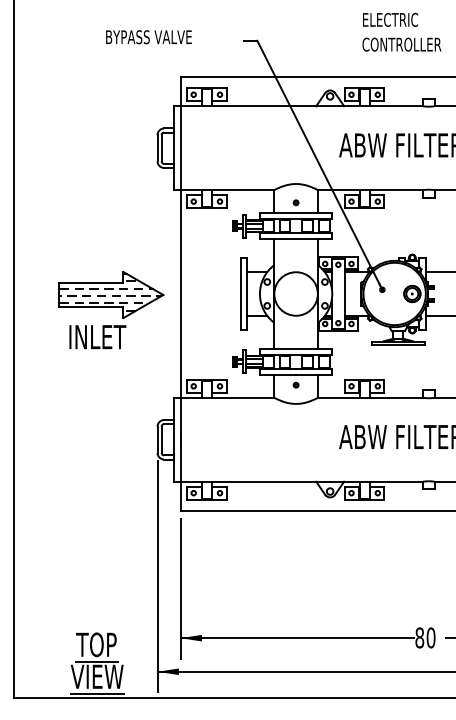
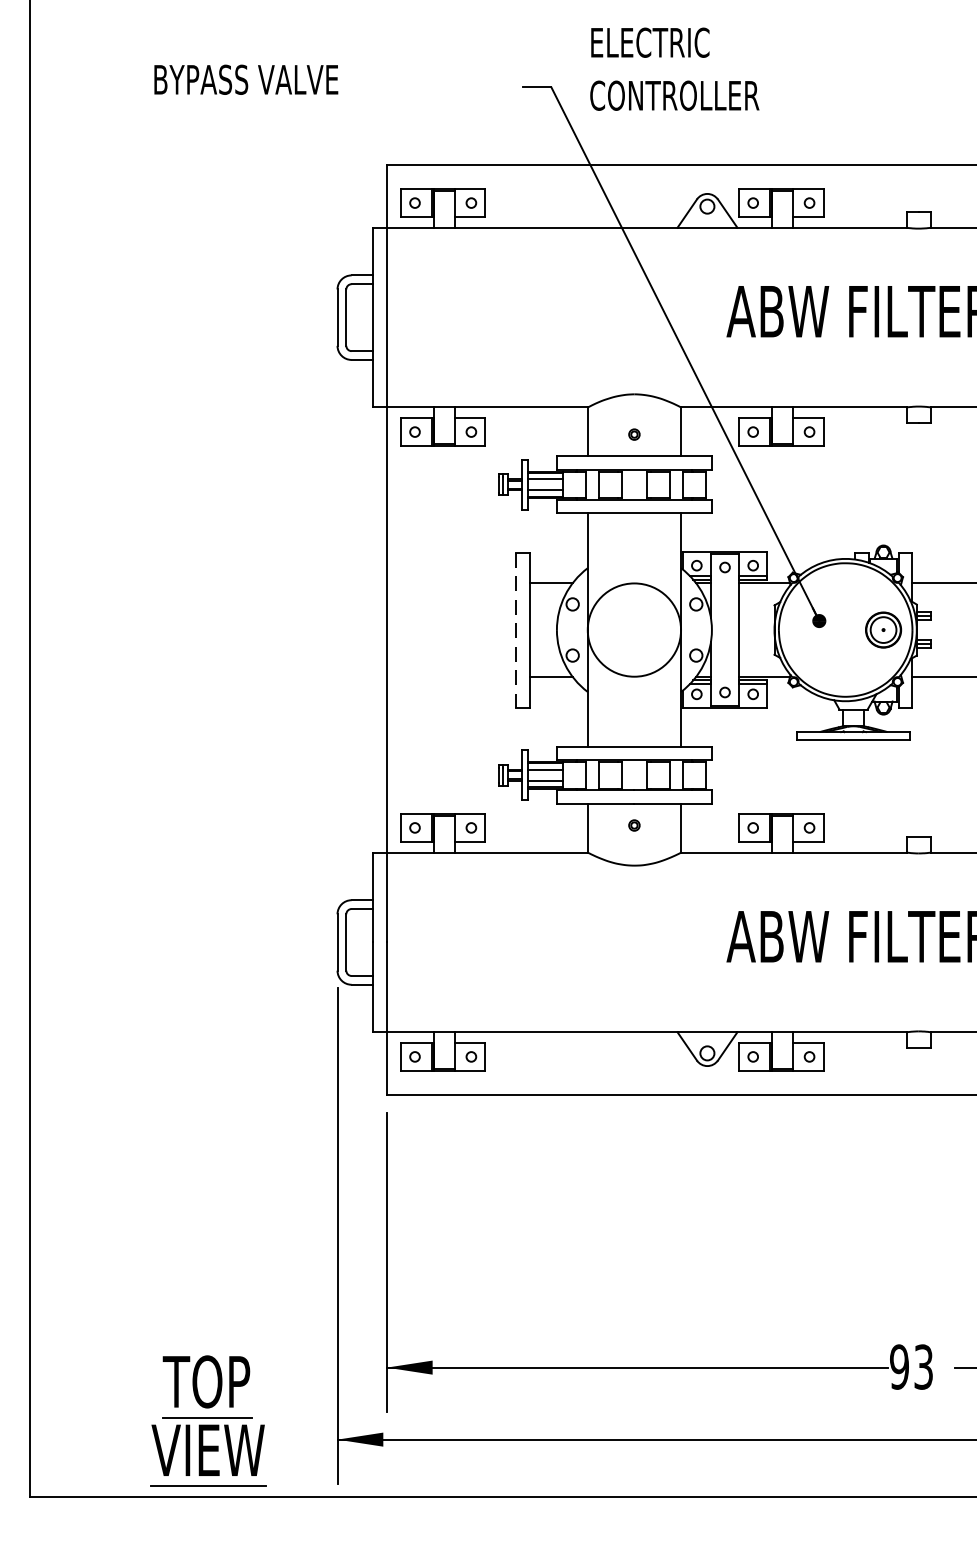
text: (401, 31) -> (673, 67), moved
text: (148, 37) -> (245, 80), moved
line: (240, 294) -> (515, 631), solid -> dashed
part: (111, 310) -> (238, 665), removed
text: (425, 637) -> (911, 1366), 80 -> 93

